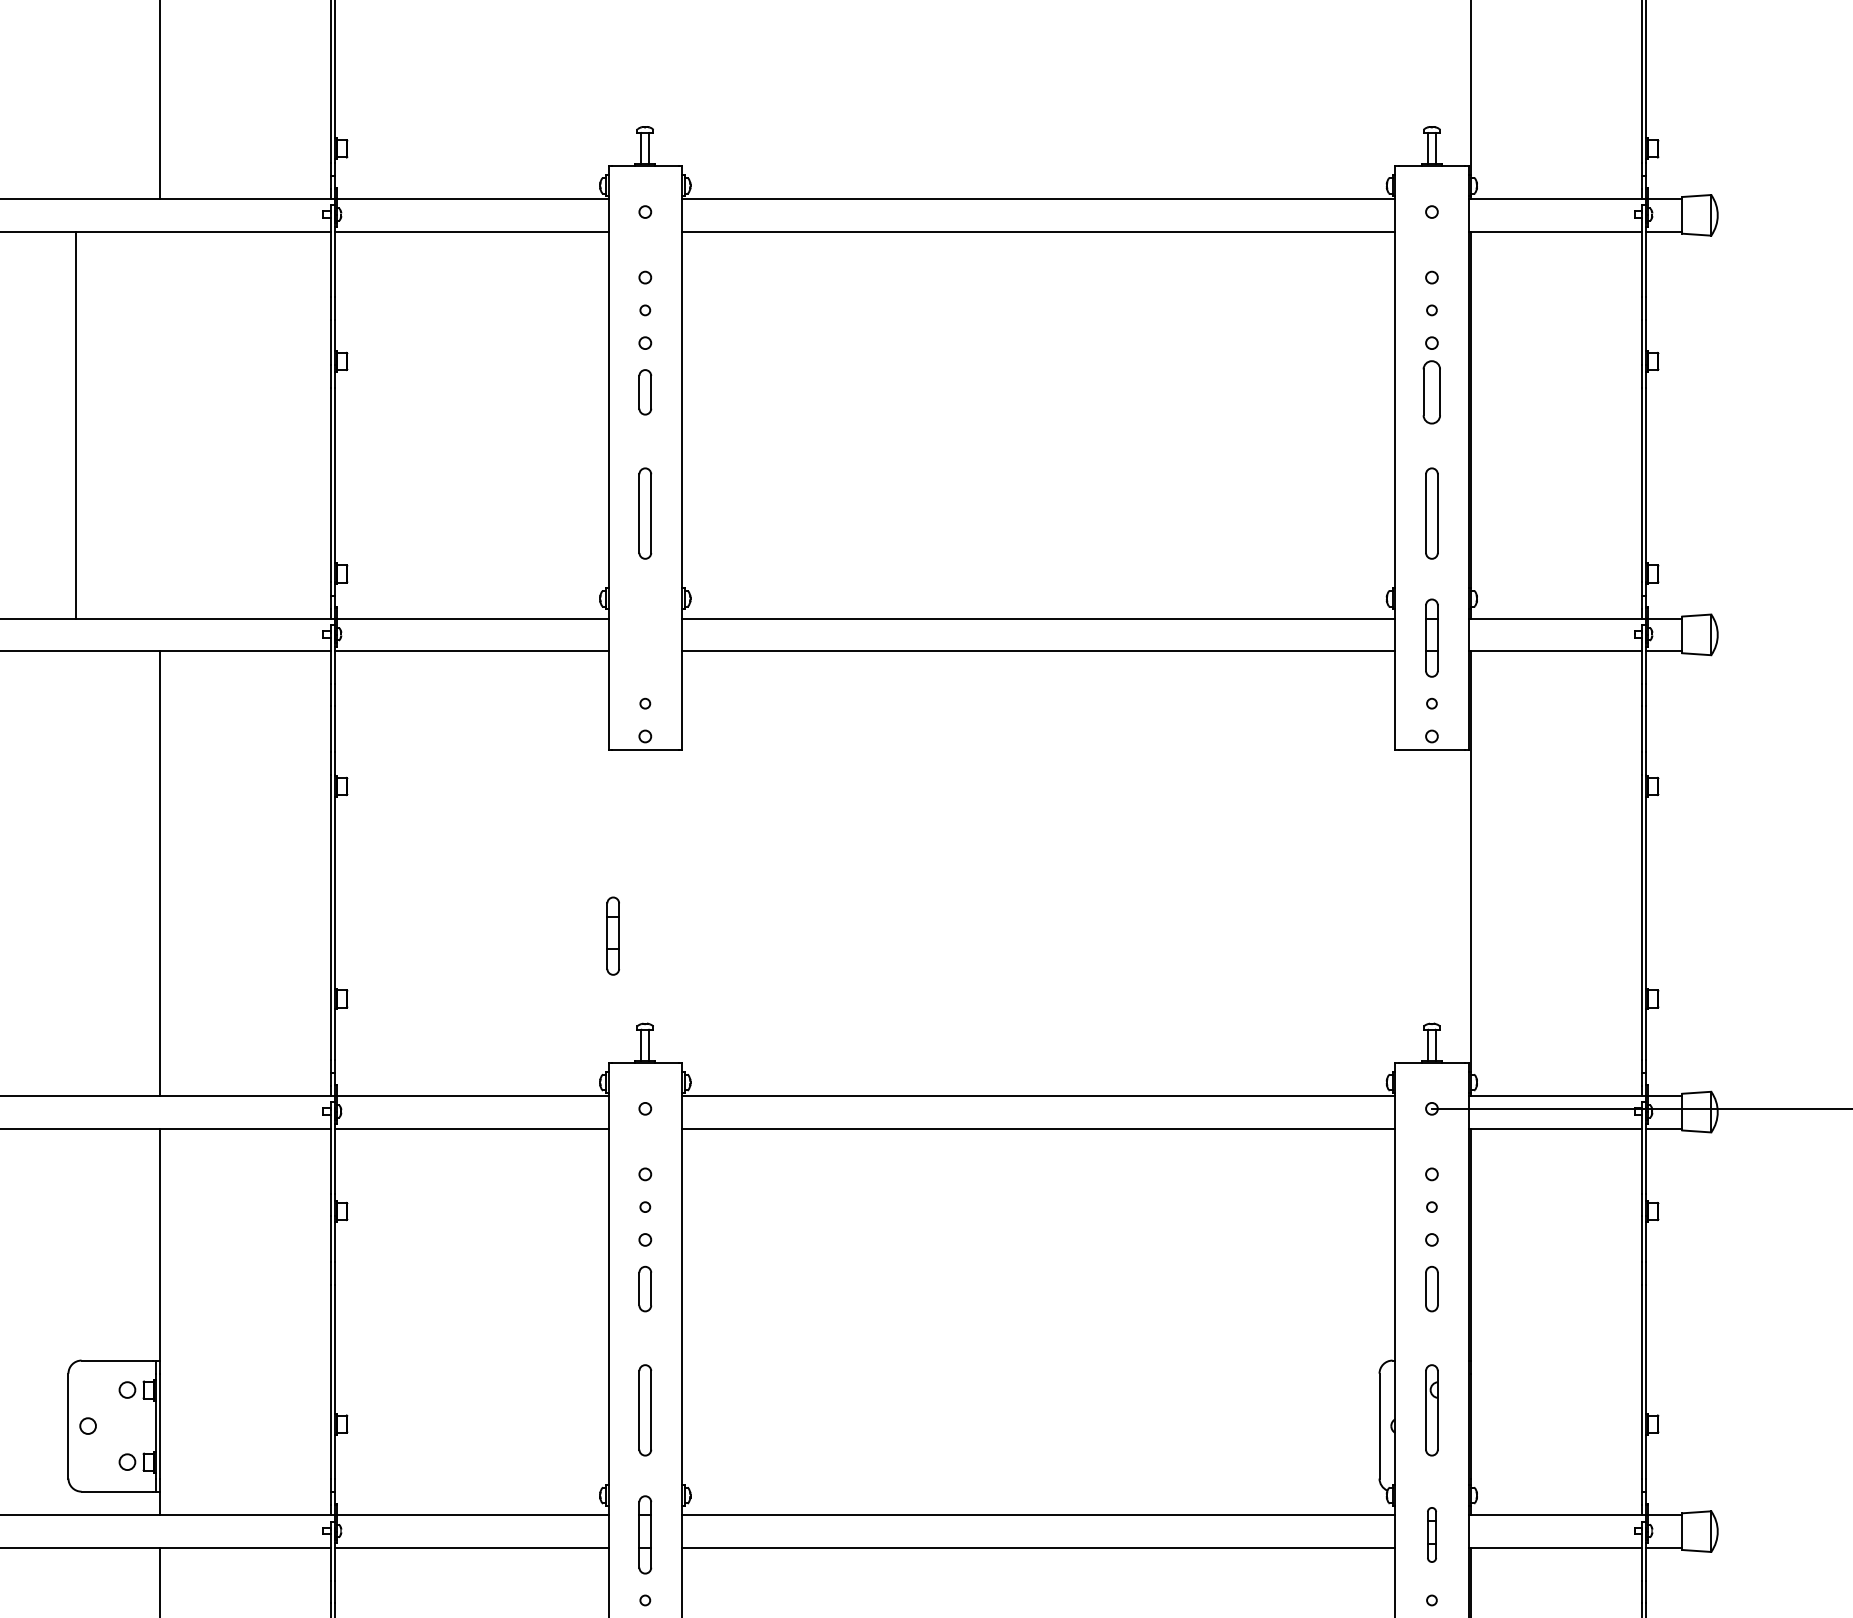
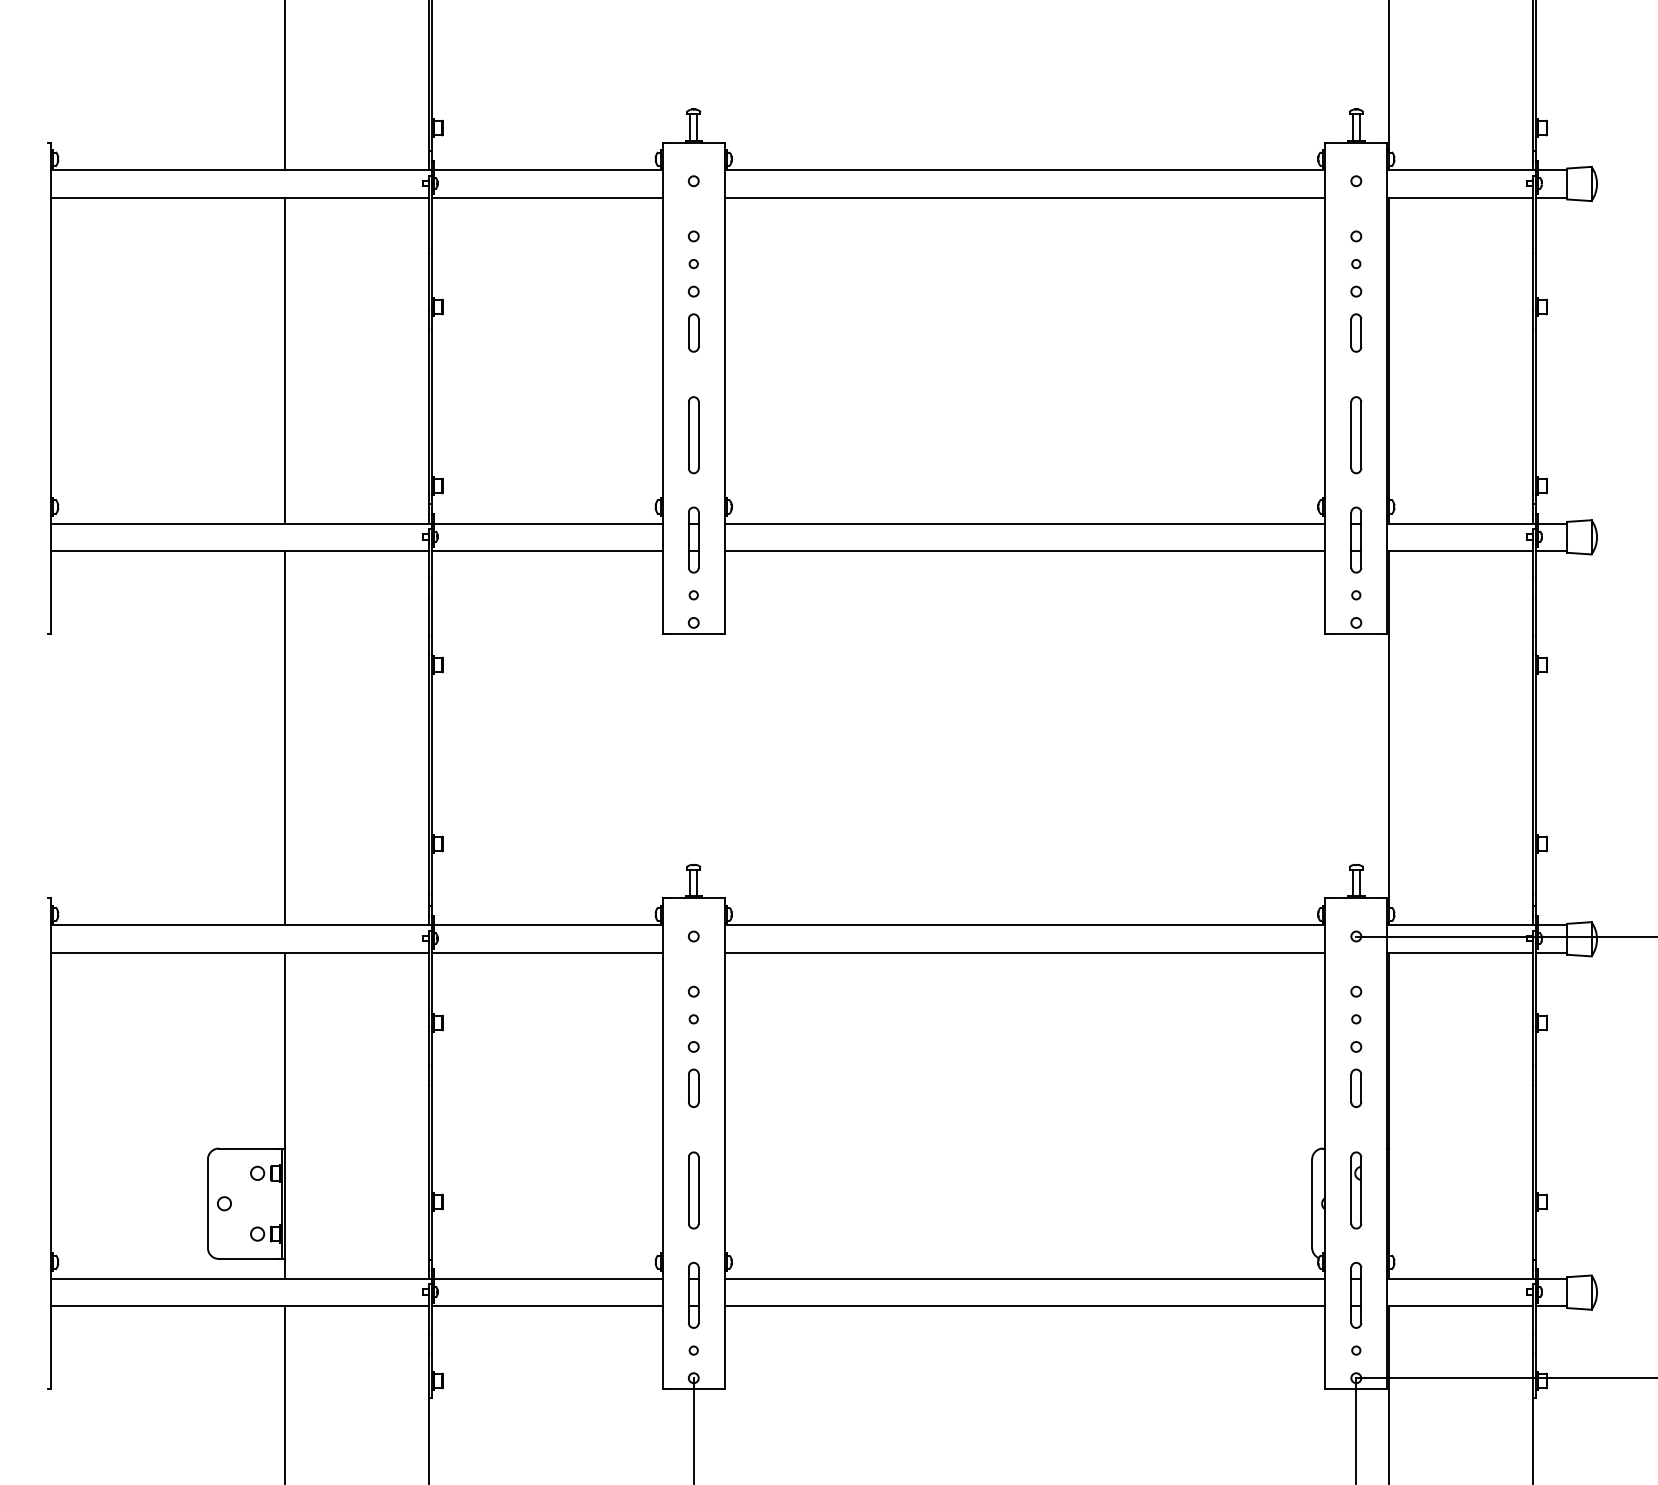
part: (1432, 391) -> (1356, 332), size x0.71
line: (76, 424) -> (285, 360), moved
part: (612, 935) -> (693, 539), moved
part: (1432, 1535) -> (1356, 1295), size x1.43

